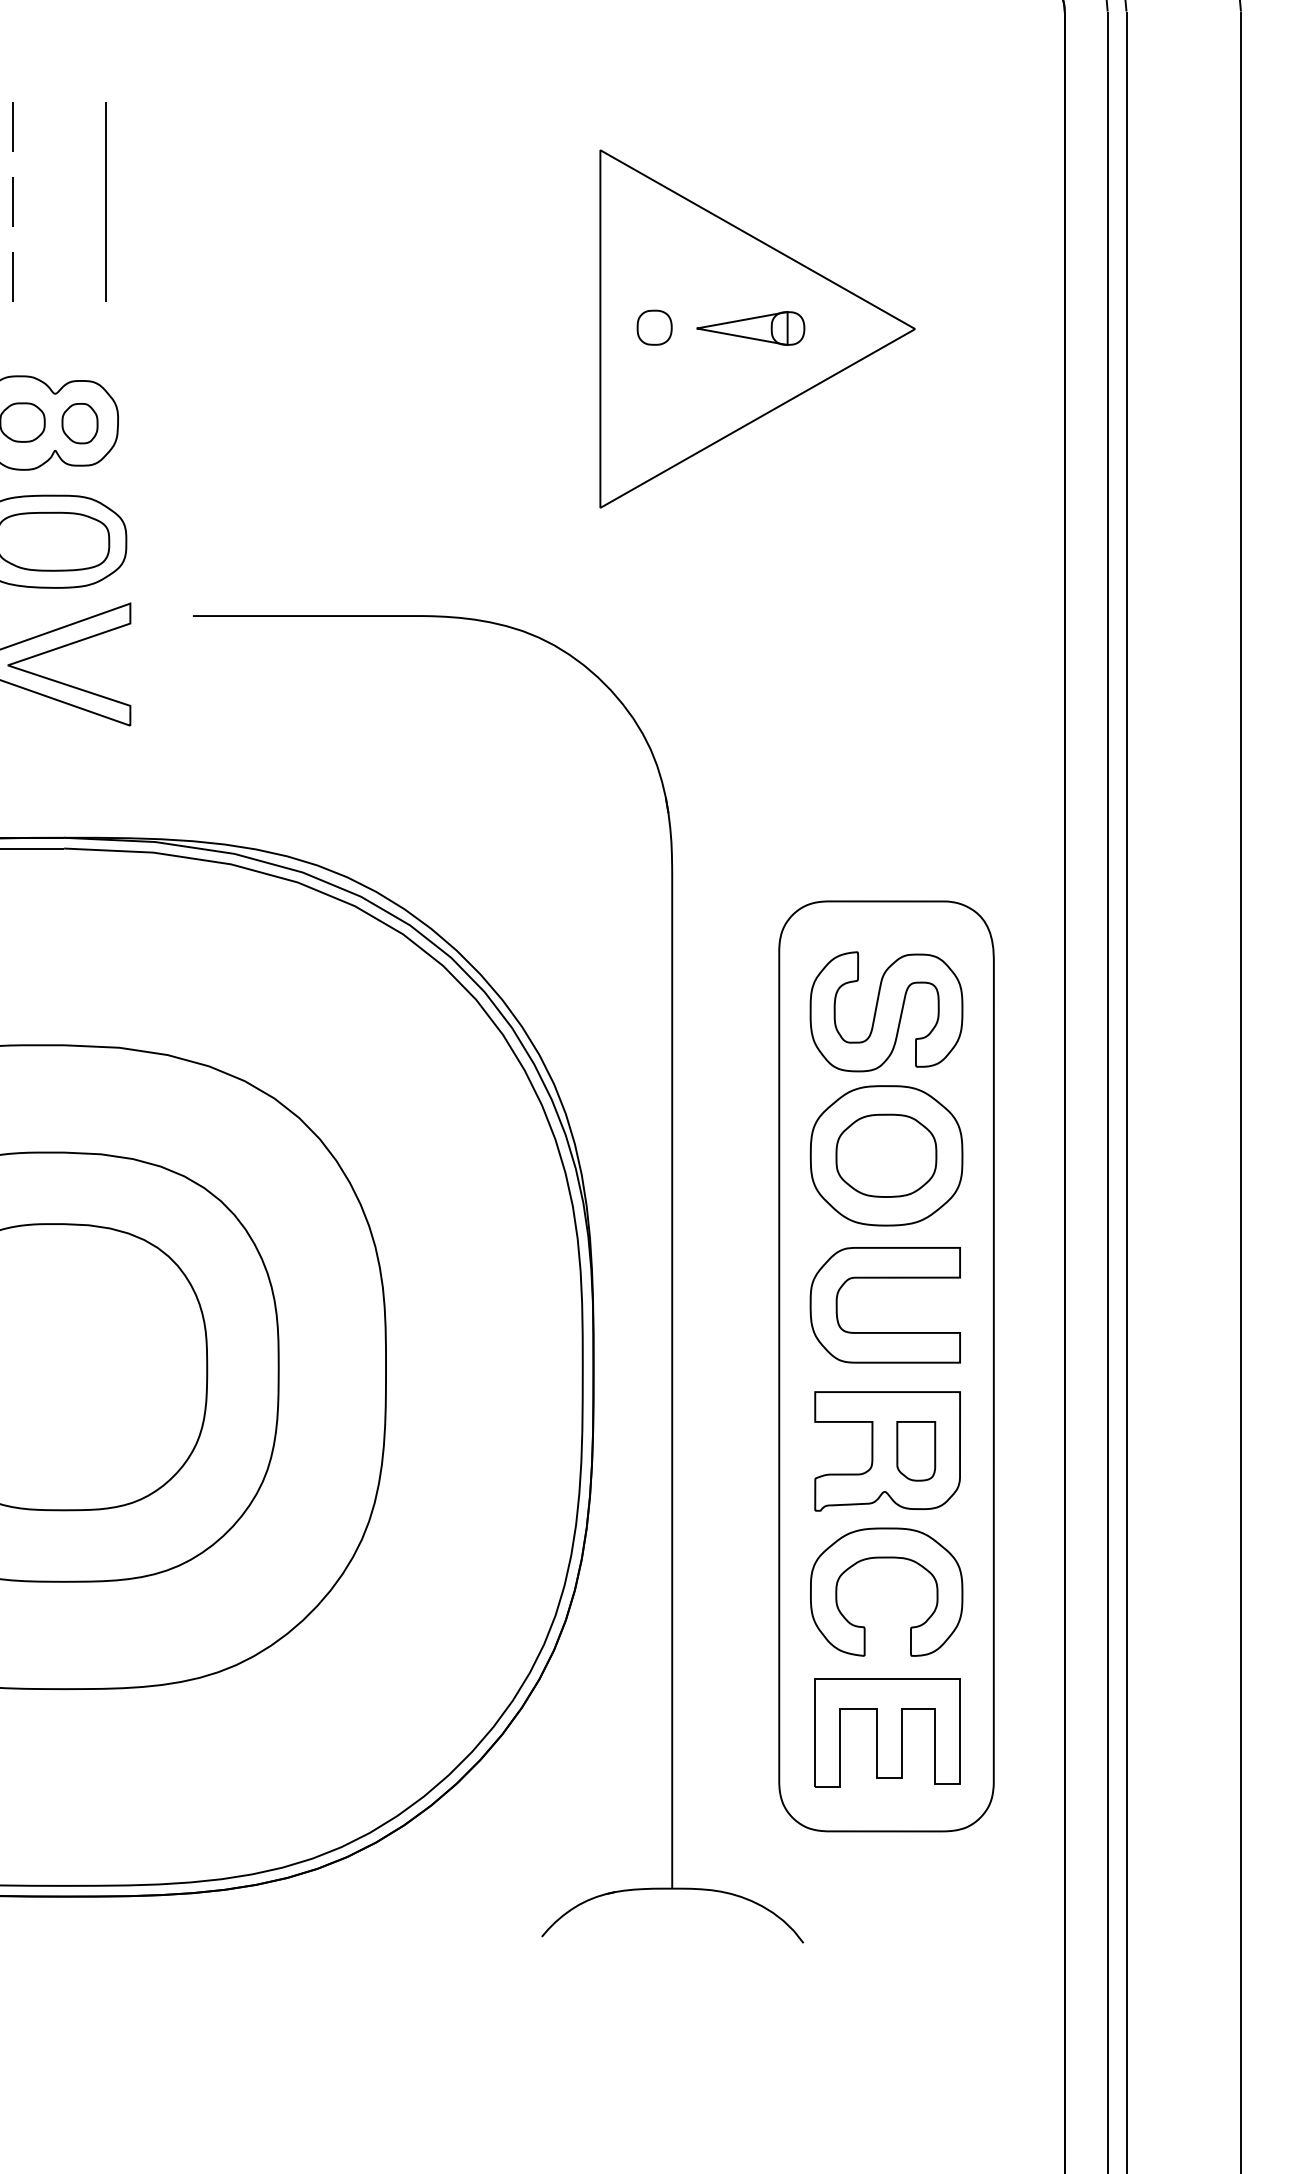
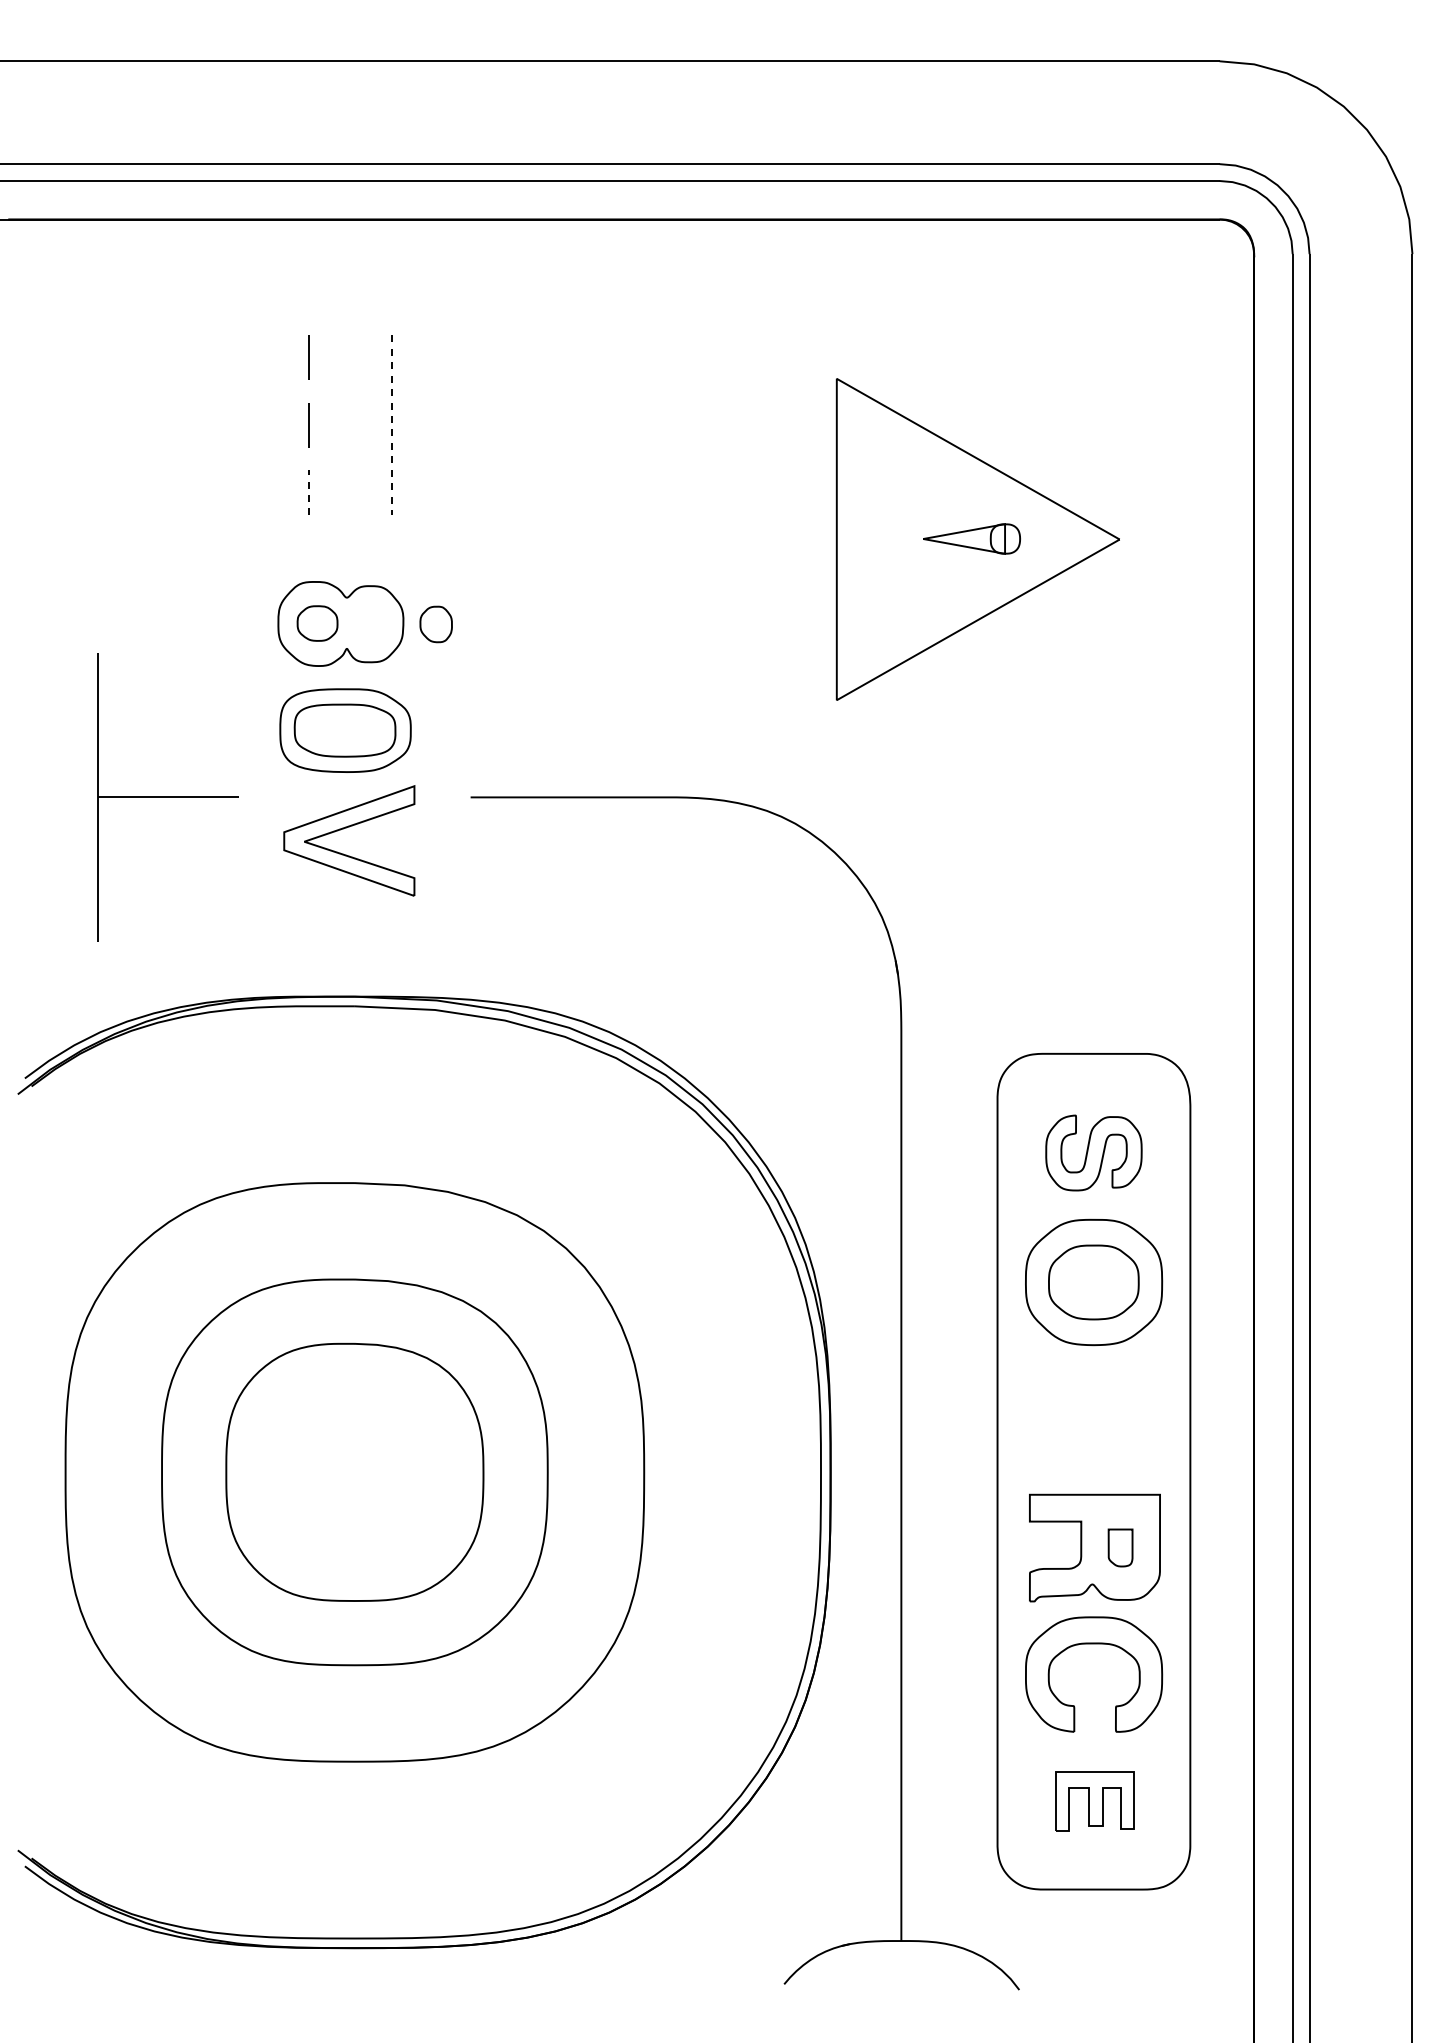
line: (105, 202) -> (392, 425), solid -> dashed
line: (12, 276) -> (308, 492), solid -> dashed
part: (654, 327) -> (885, 538), removed
part: (79, 423) -> (435, 624), moved
part: (886, 1011) -> (1093, 1152), size x0.7
part: (884, 1278) -> (1092, 1392), removed
part: (916, 1450) -> (1120, 1547), size x0.7
part: (887, 1733) -> (1094, 1801), size x0.6

